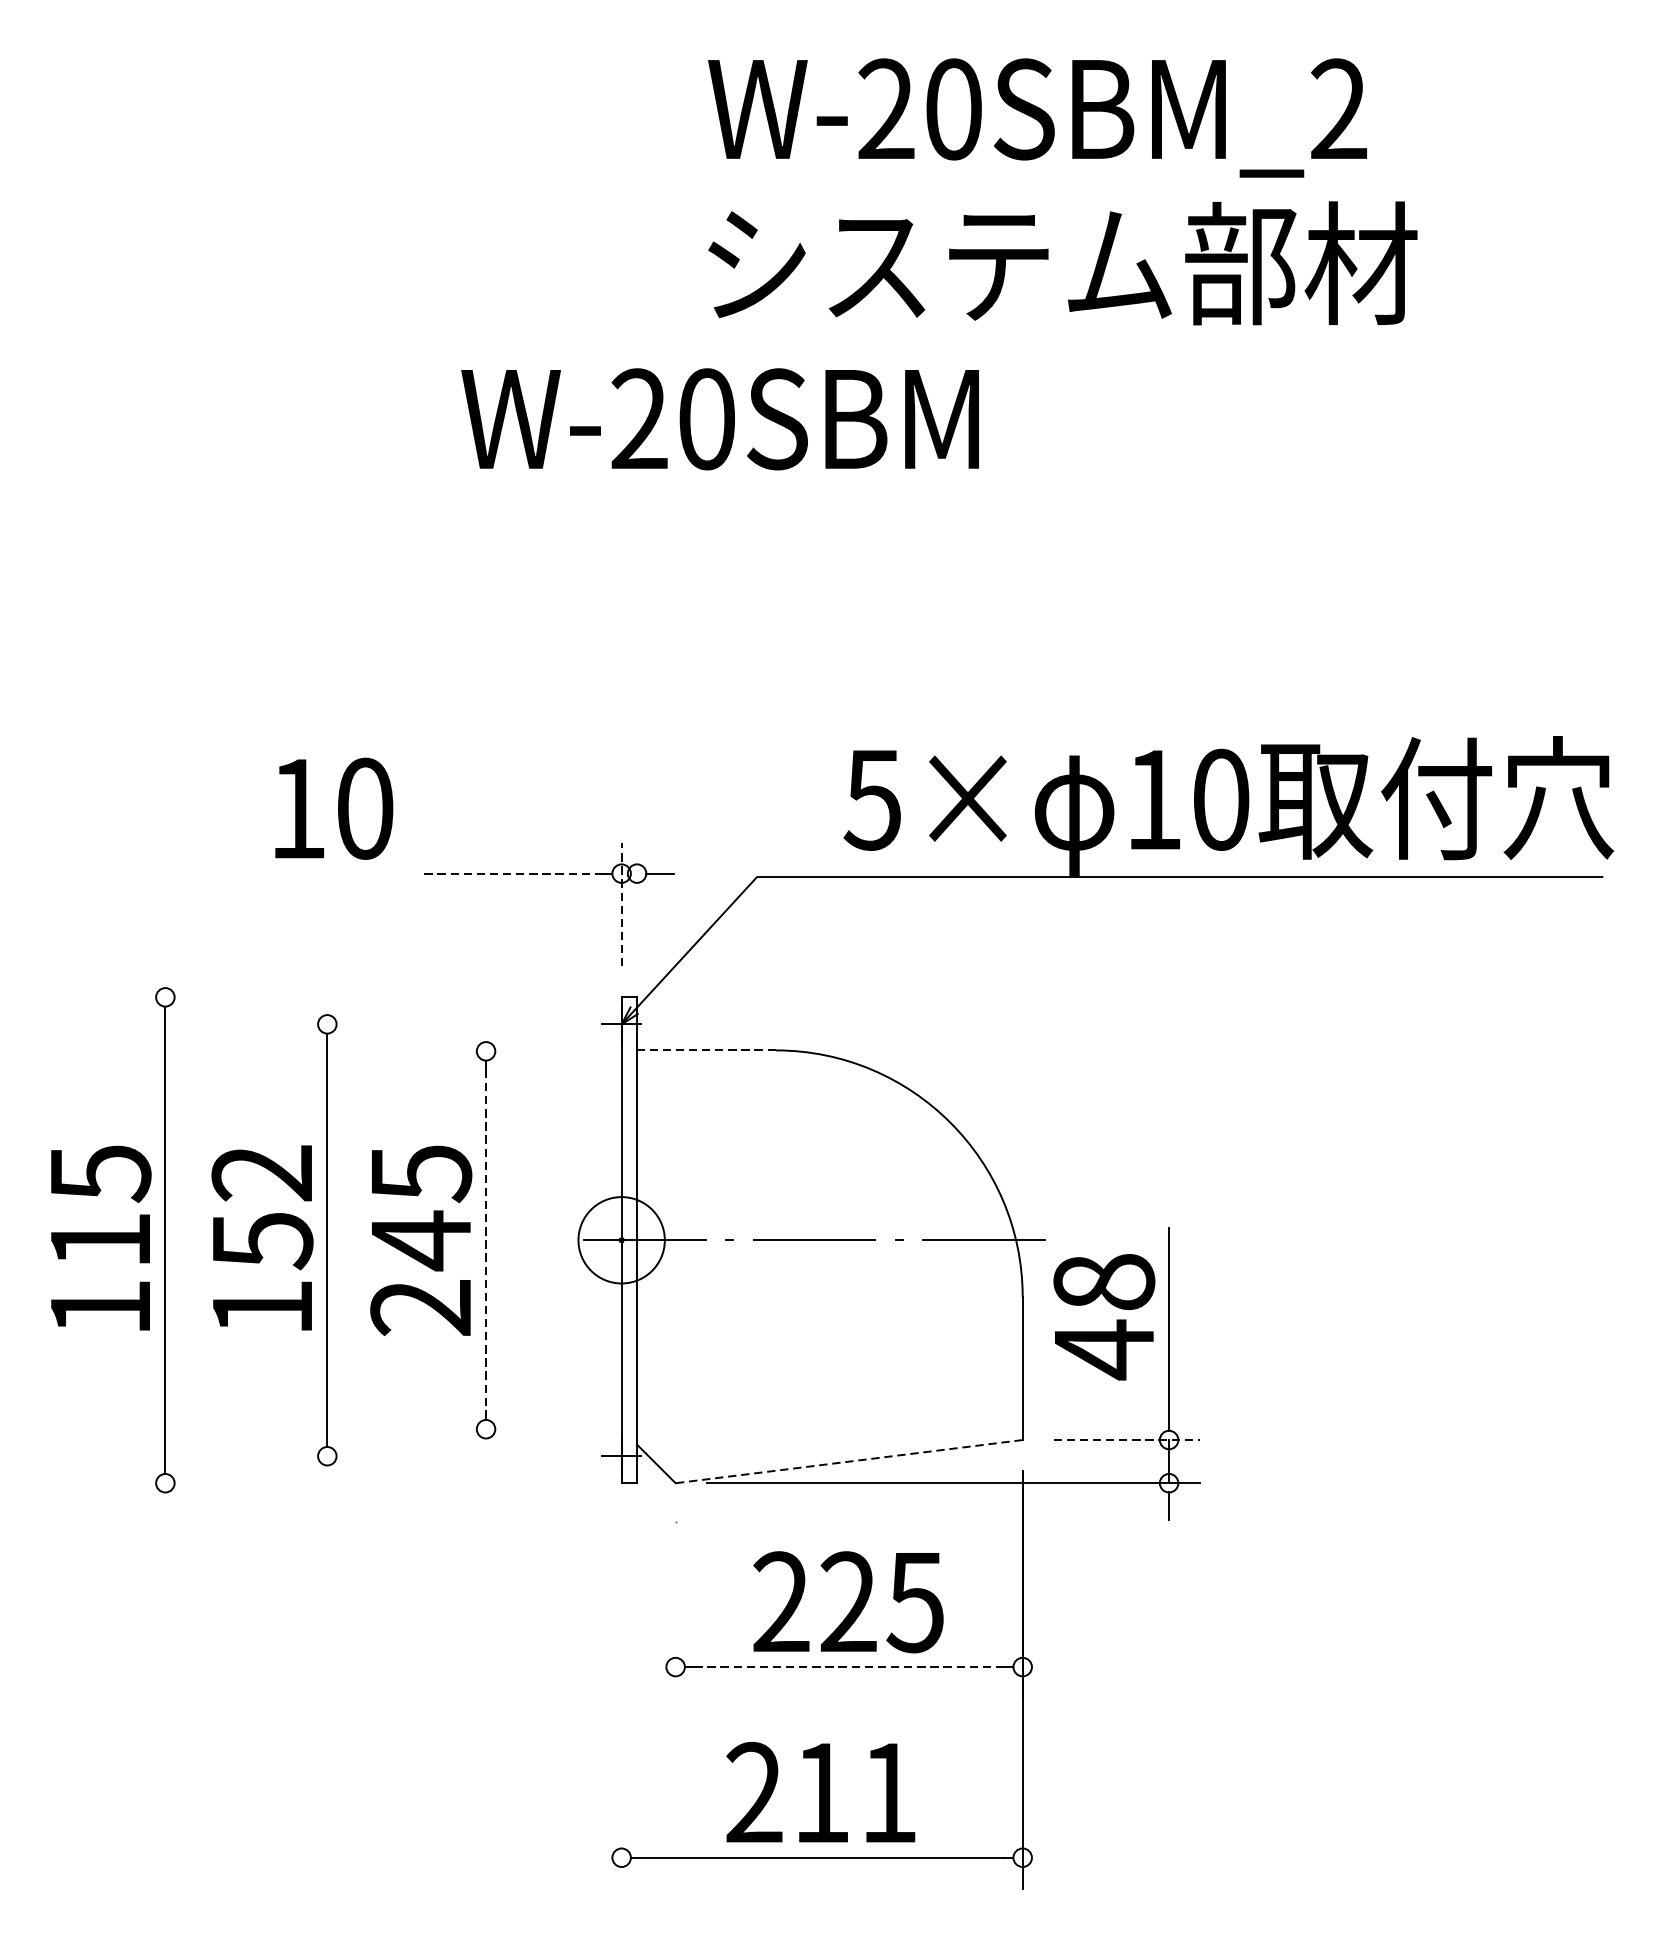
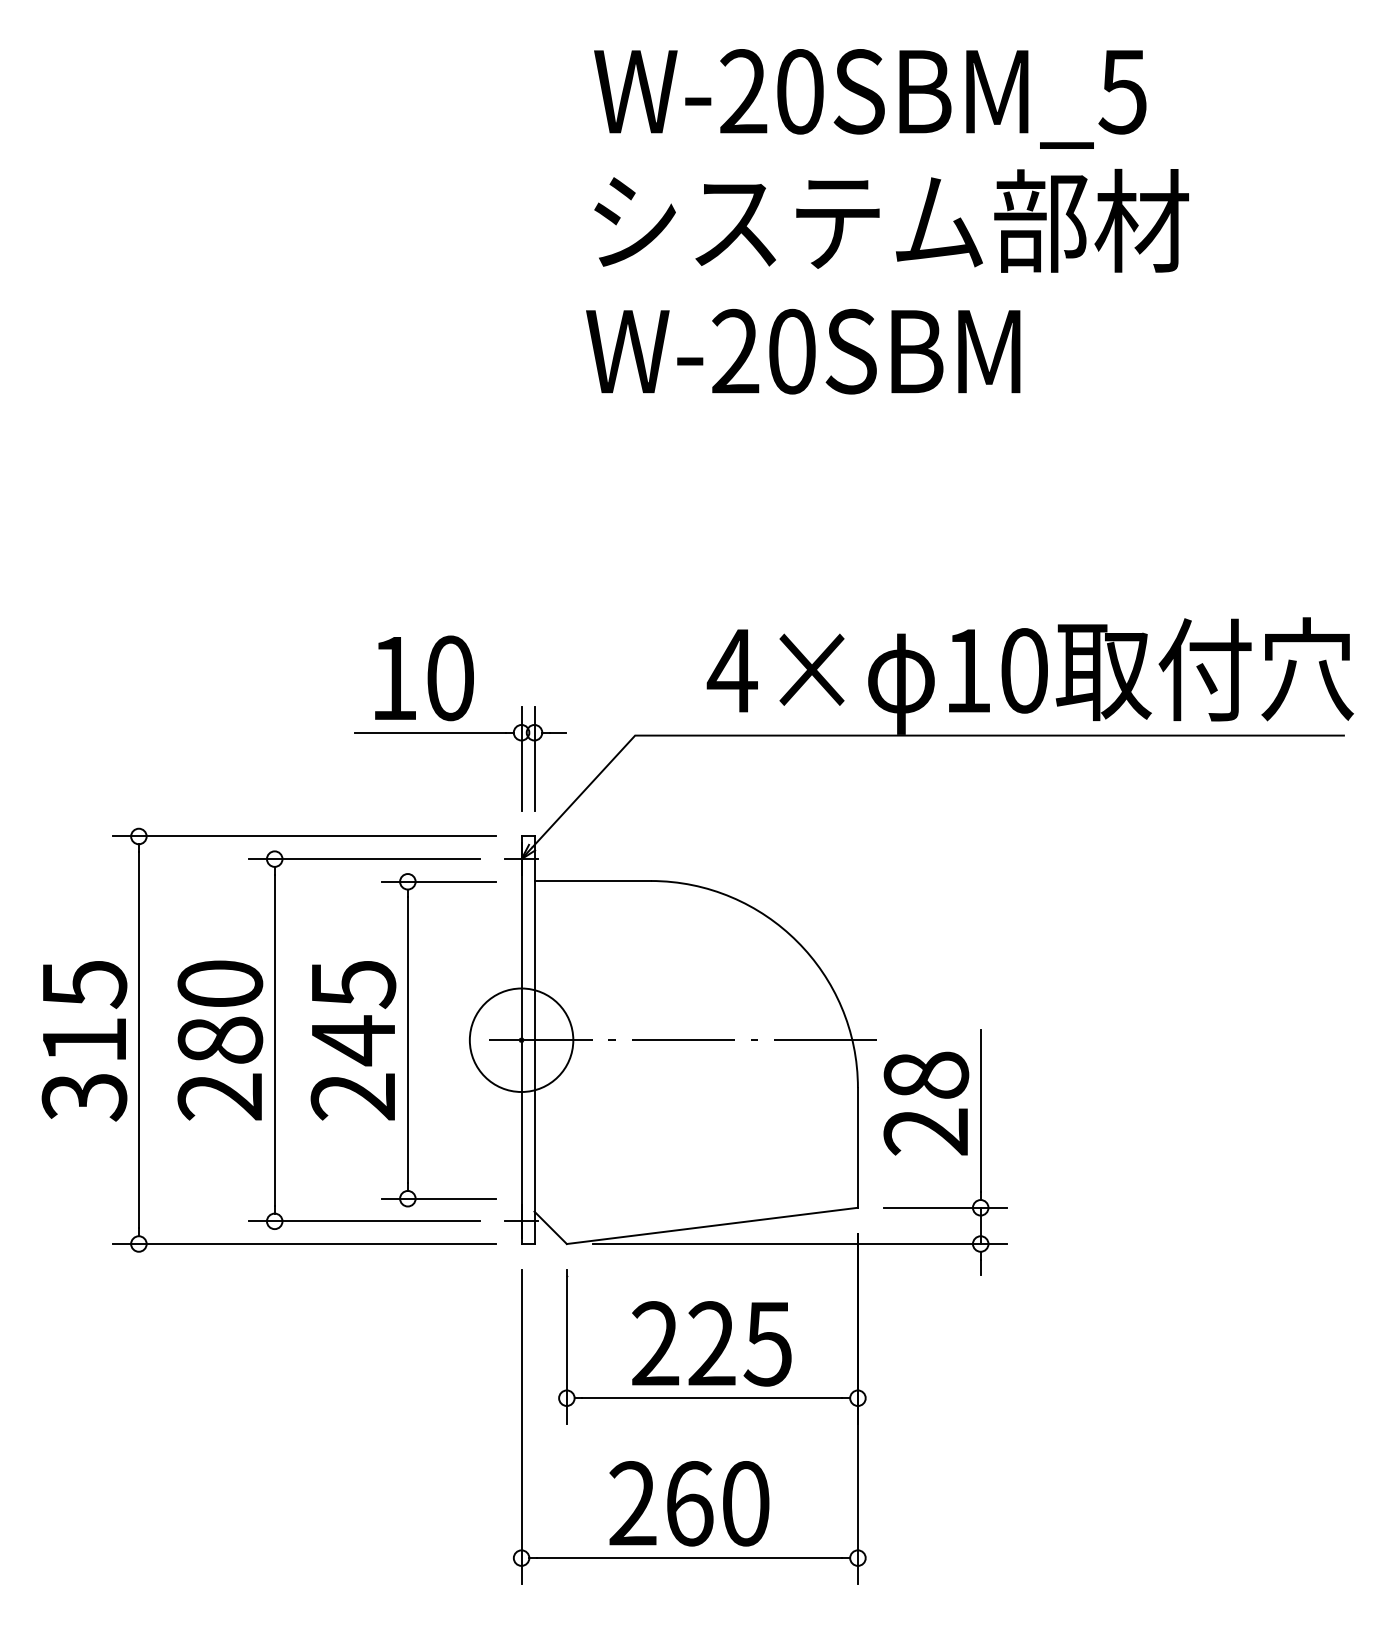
text: (1338, 109) -> (1122, 91), W-20SBM_2 -> W-20SBM_5
text: (720, 419) -> (803, 351), moved
text: (871, 800) -> (731, 671), 5× -> 4×
text: (334, 808) -> (424, 678), moved
line: (513, 873) -> (430, 732), dashed -> solid
line: (621, 904) -> (521, 758), dashed -> solid
line: (637, 904) -> (534, 758), added
line: (362, 997) -> (304, 836), added
line: (433, 1024) -> (363, 859), added
line: (522, 1050) -> (438, 881), added
line: (706, 1050) -> (592, 881), dashed -> solid
text: (262, 1240) -> (220, 1040), 152 -> 280
line: (485, 1240) -> (407, 1040), dashed -> solid
circle: (621, 1240) -> (521, 1040), size x1.43
text: (100, 1308) -> (84, 1097), 115 -> 315
text: (1103, 1349) -> (925, 1131), 48 -> 28
line: (522, 1428) -> (438, 1198), added
line: (1127, 1439) -> (945, 1207), dashed -> solid
line: (433, 1456) -> (363, 1221), added
line: (849, 1461) -> (712, 1225), dashed -> solid
line: (362, 1483) -> (304, 1244), added
line: (675, 1605) -> (566, 1346), added
line: (848, 1667) -> (711, 1398), dashed -> solid
line: (621, 1700) -> (521, 1426), added
text: (856, 1792) -> (718, 1503), 211 -> 260

